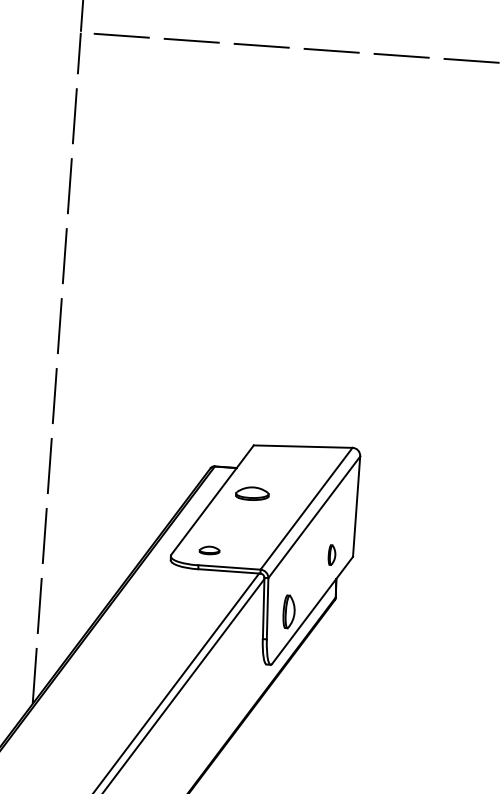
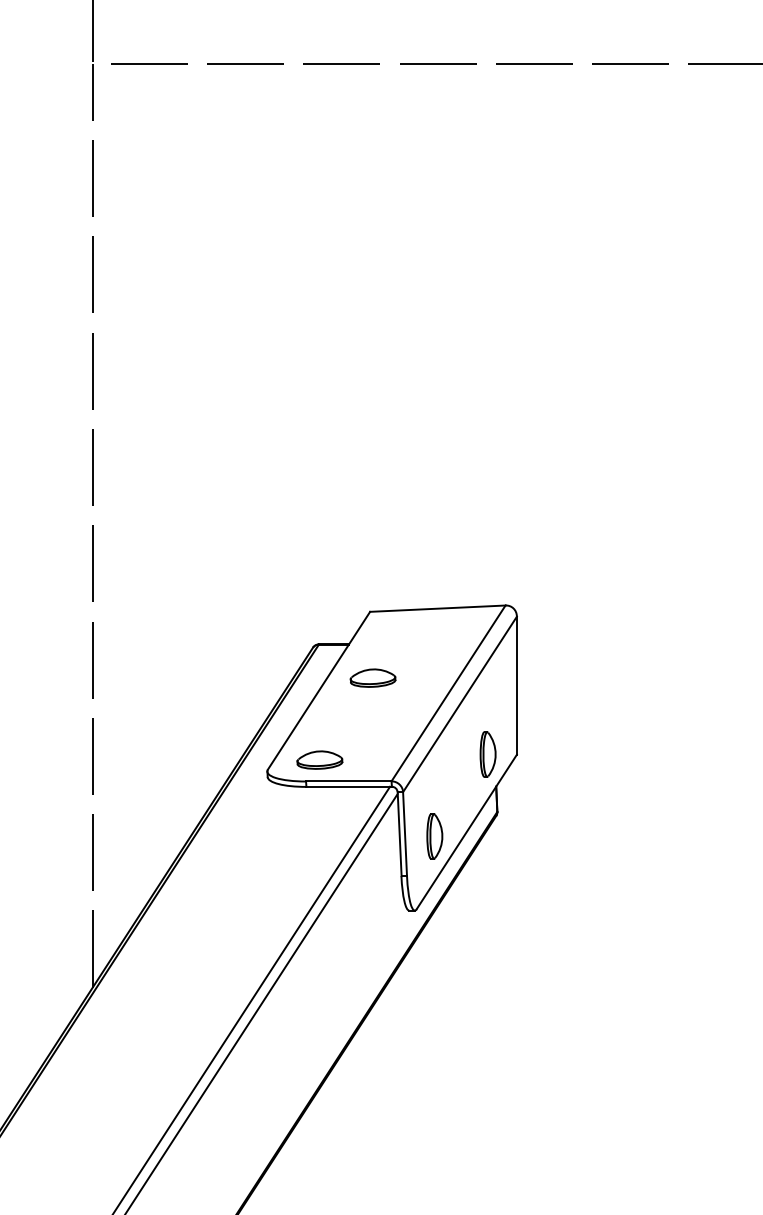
part: (209, 550) -> (319, 759), size x1.67
part: (331, 555) -> (487, 754), size x1.67

